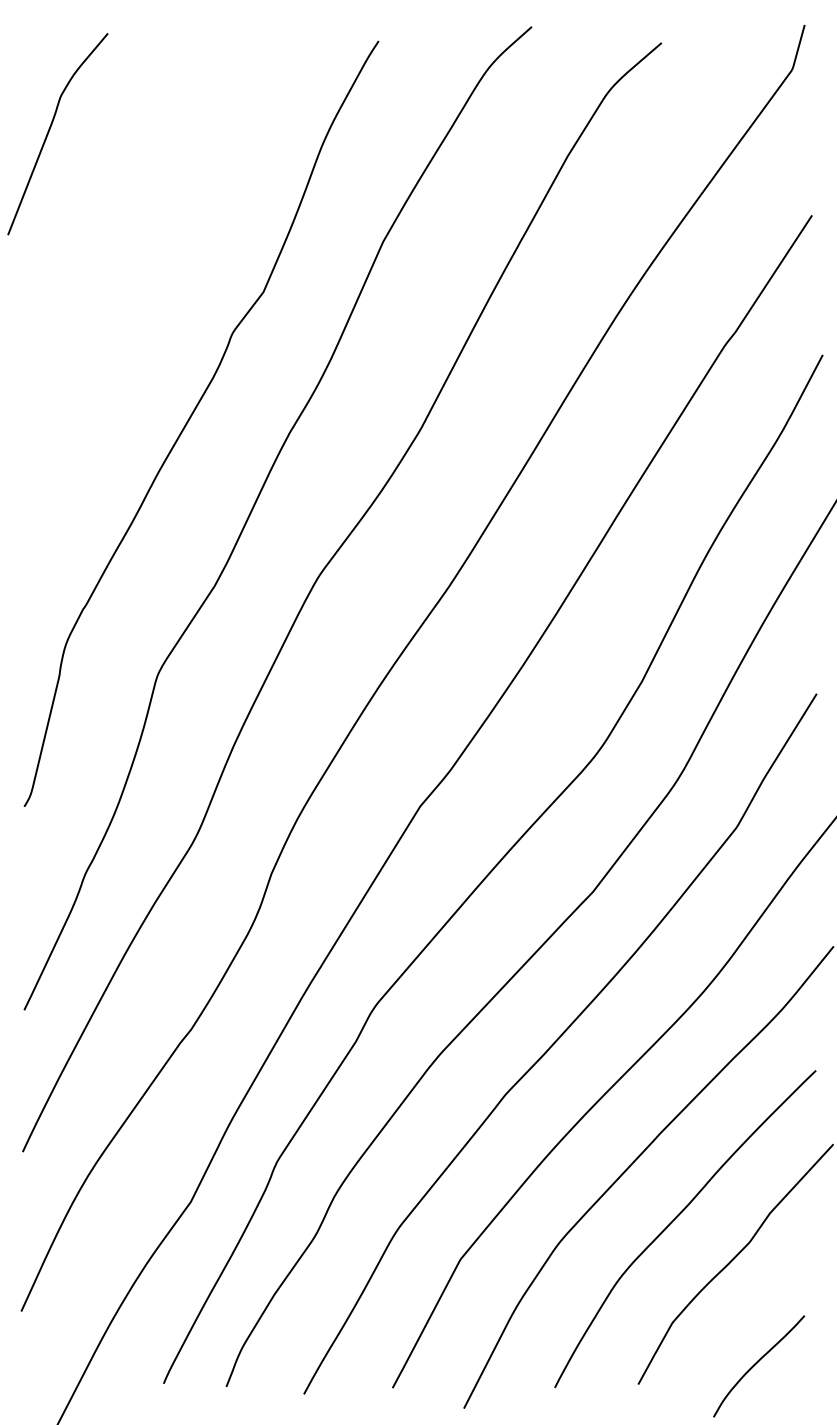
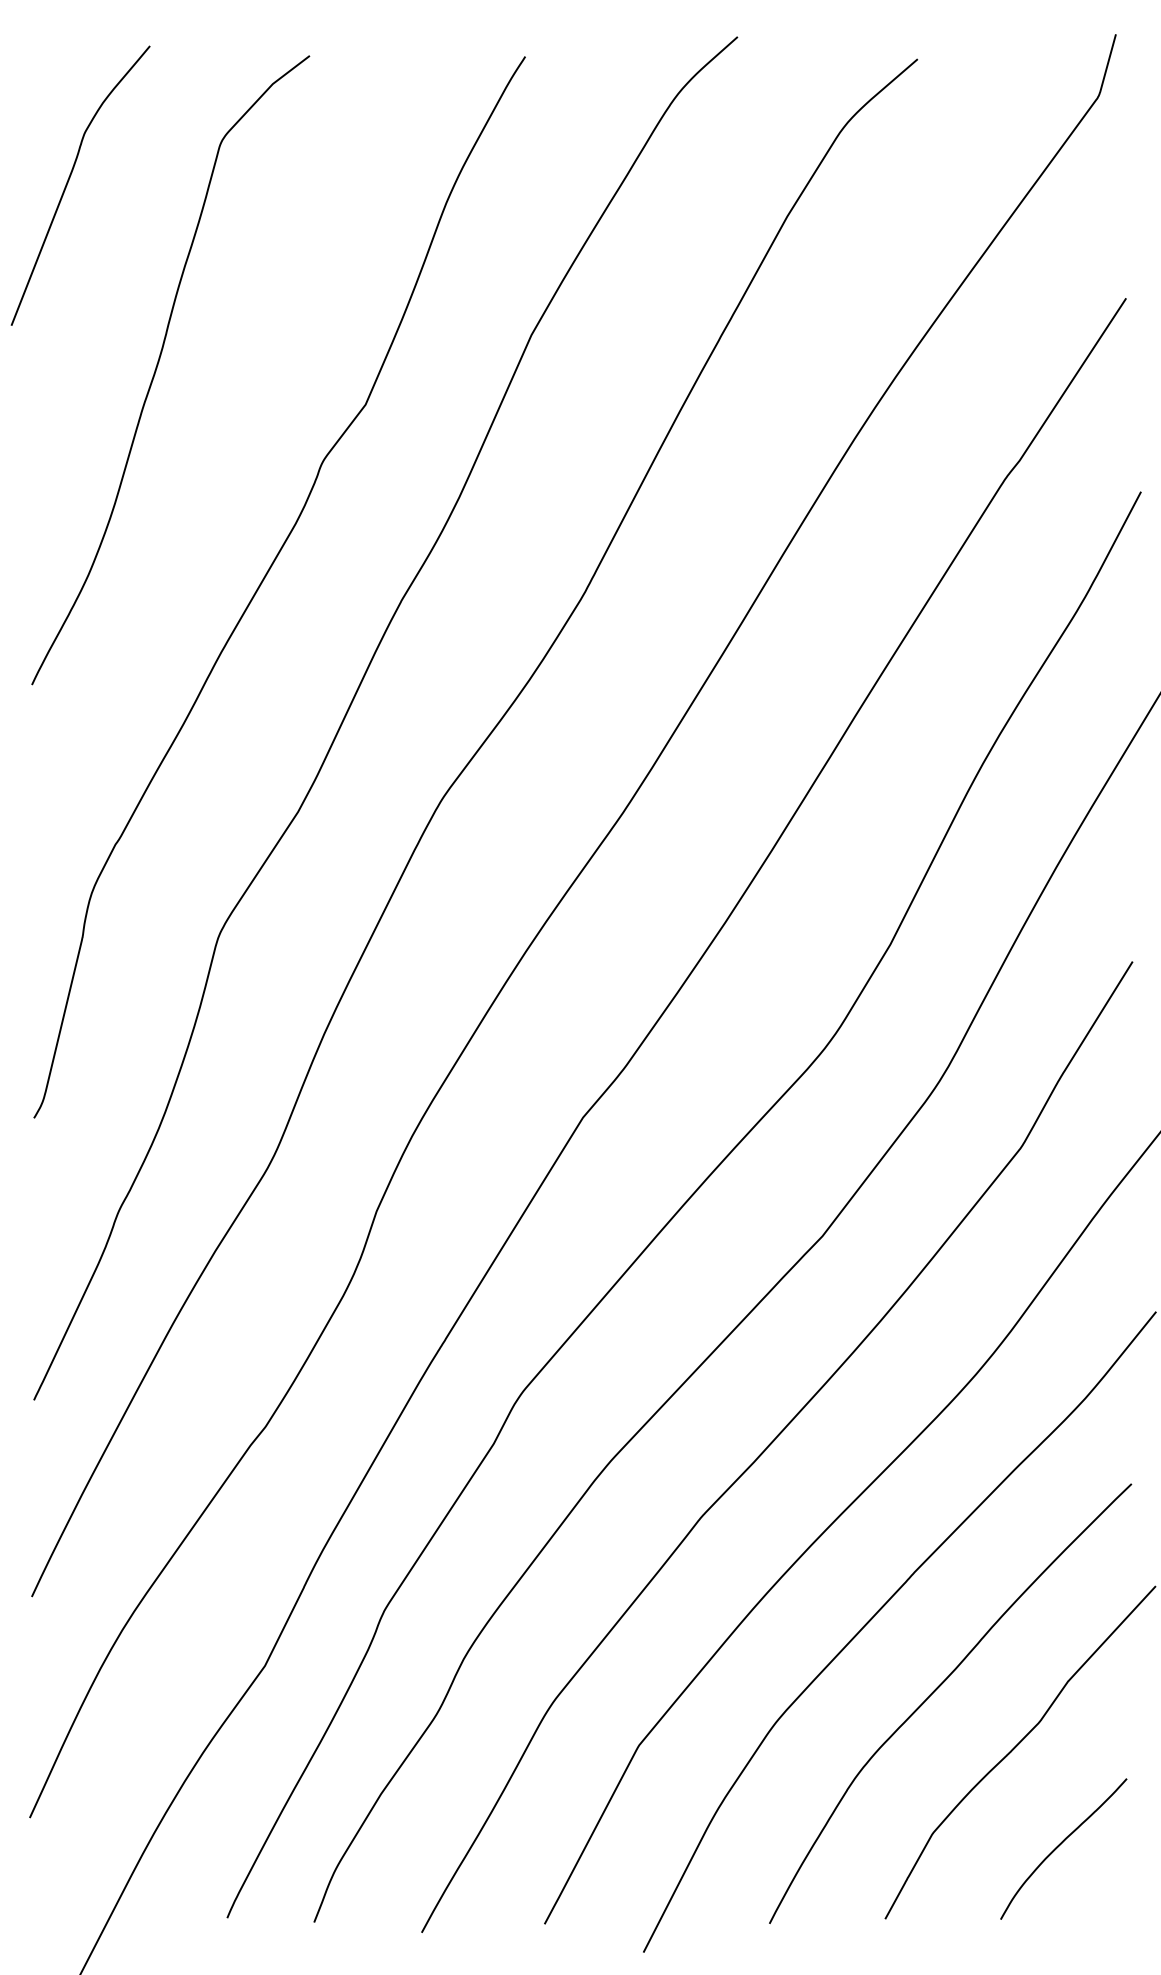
curve: (114, 263) -> (158, 365), added
curve: (756, 1363) -> (1060, 1845), moved

